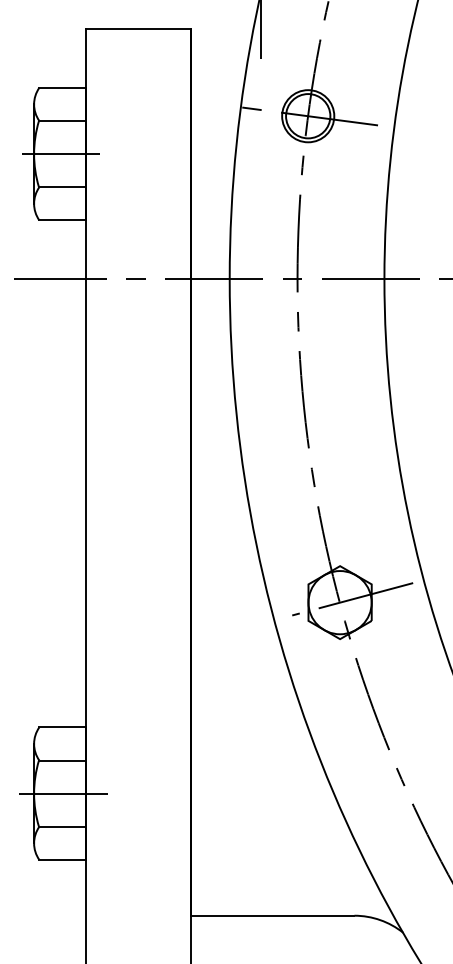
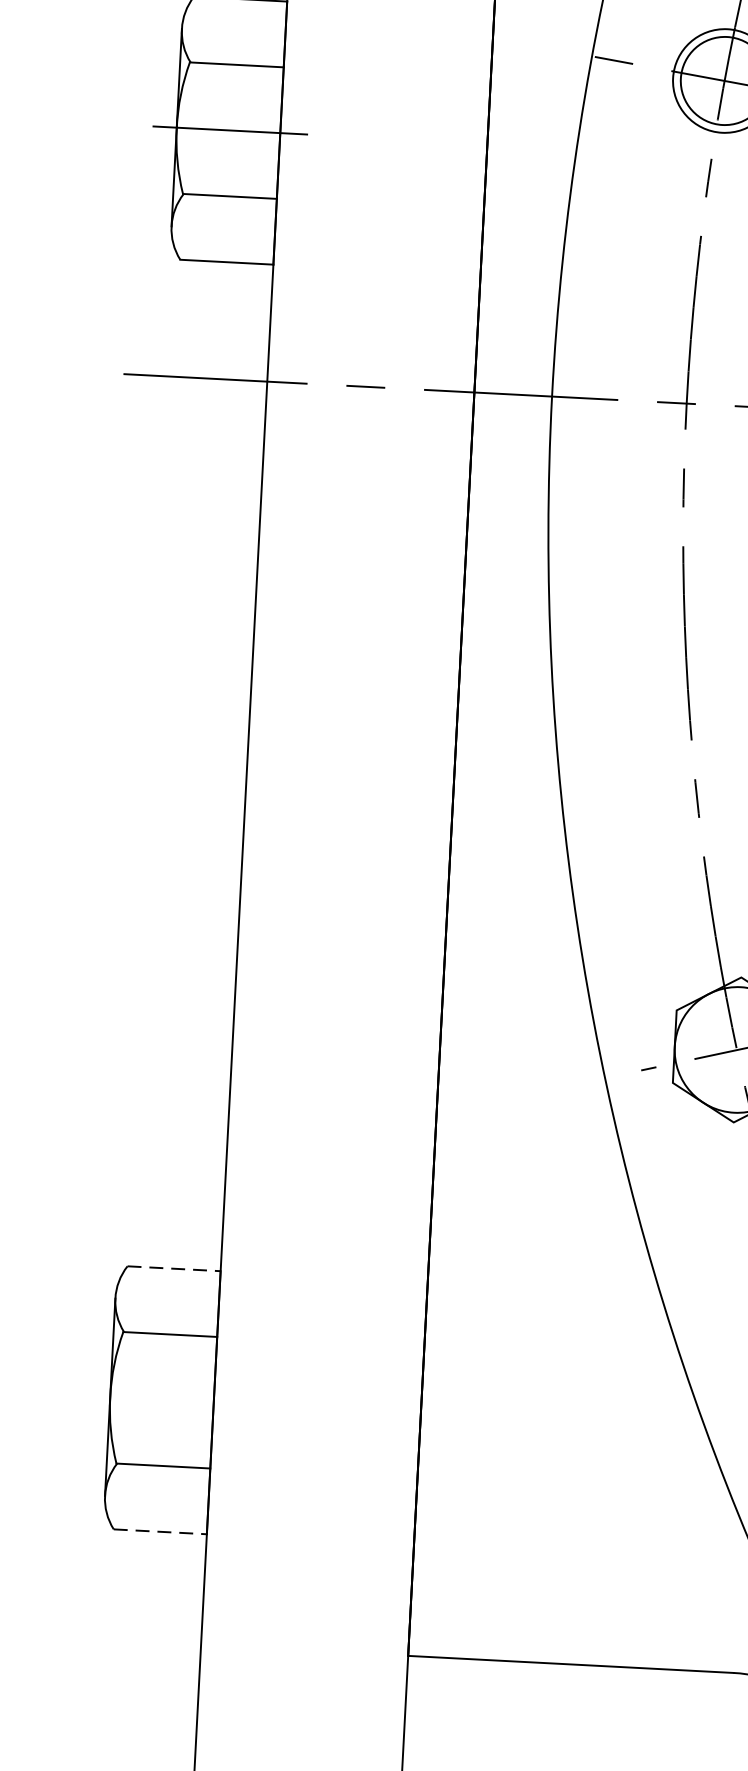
line: (63, 727) -> (175, 1269), solid -> dashed
line: (63, 793) -> (168, 1400), removed
line: (63, 859) -> (161, 1531), solid -> dashed

